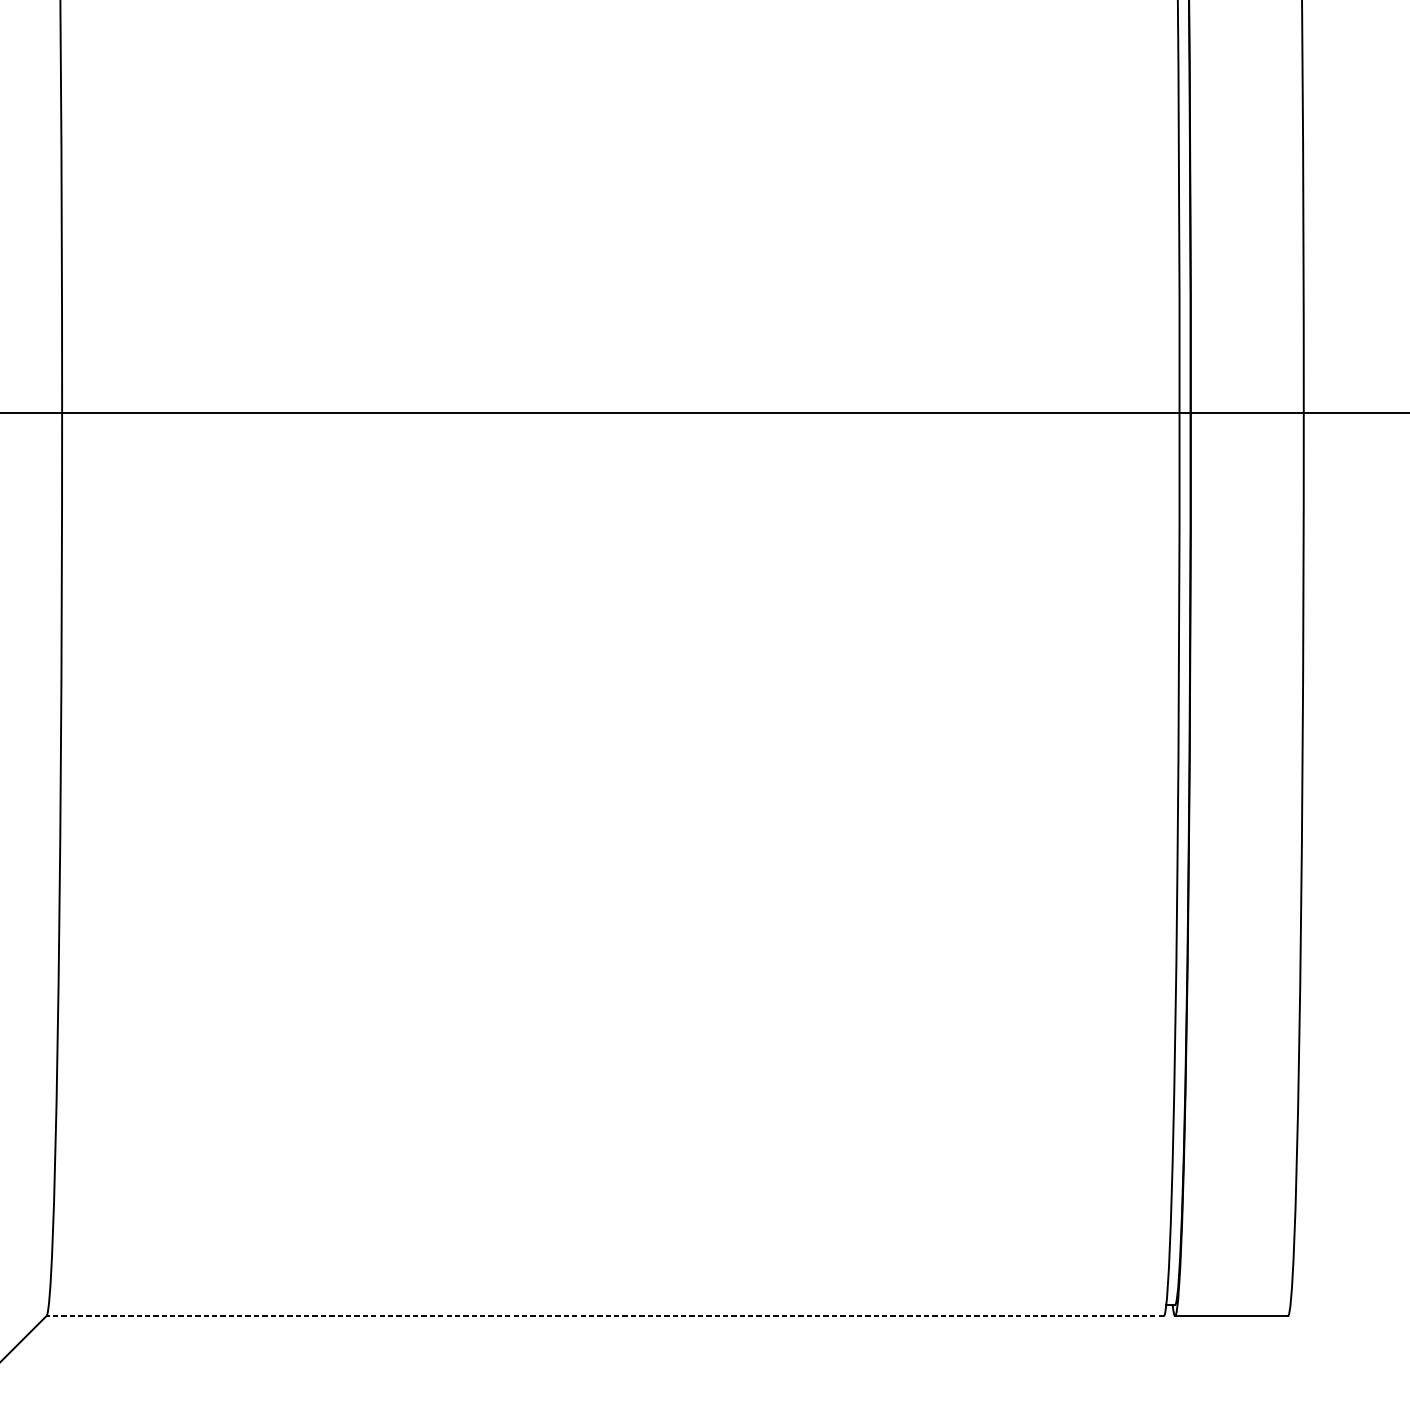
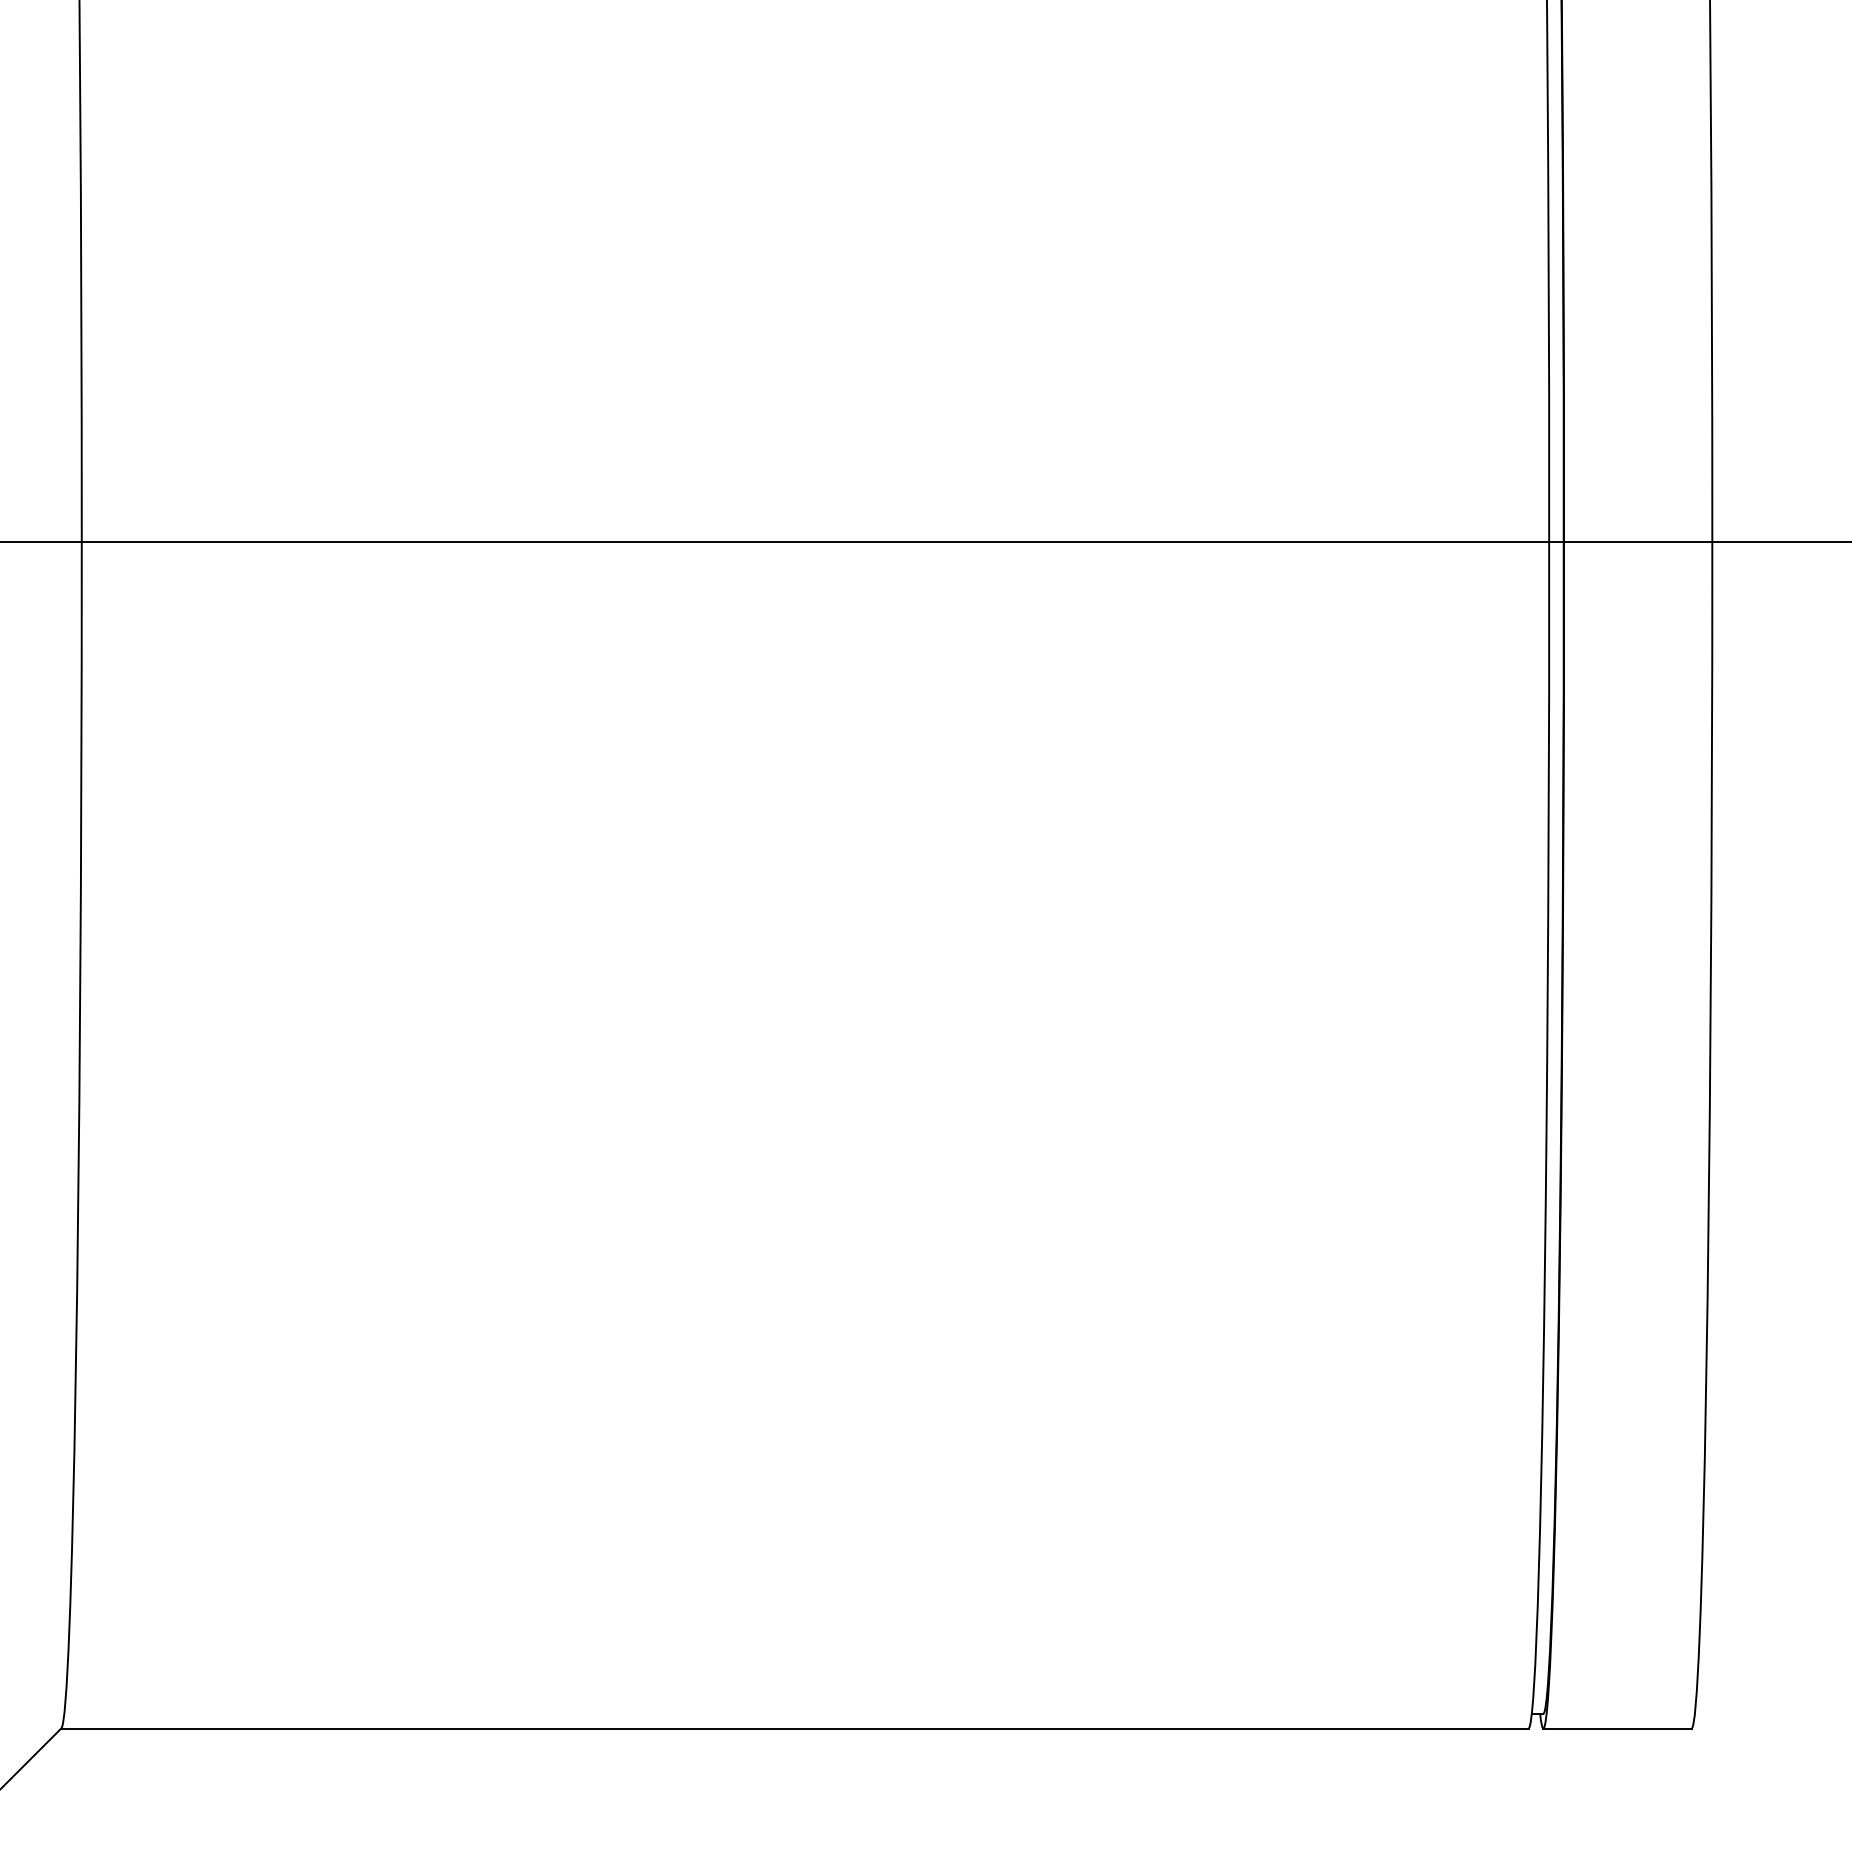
line: (604, 1316) -> (794, 1728), dashed -> solid

